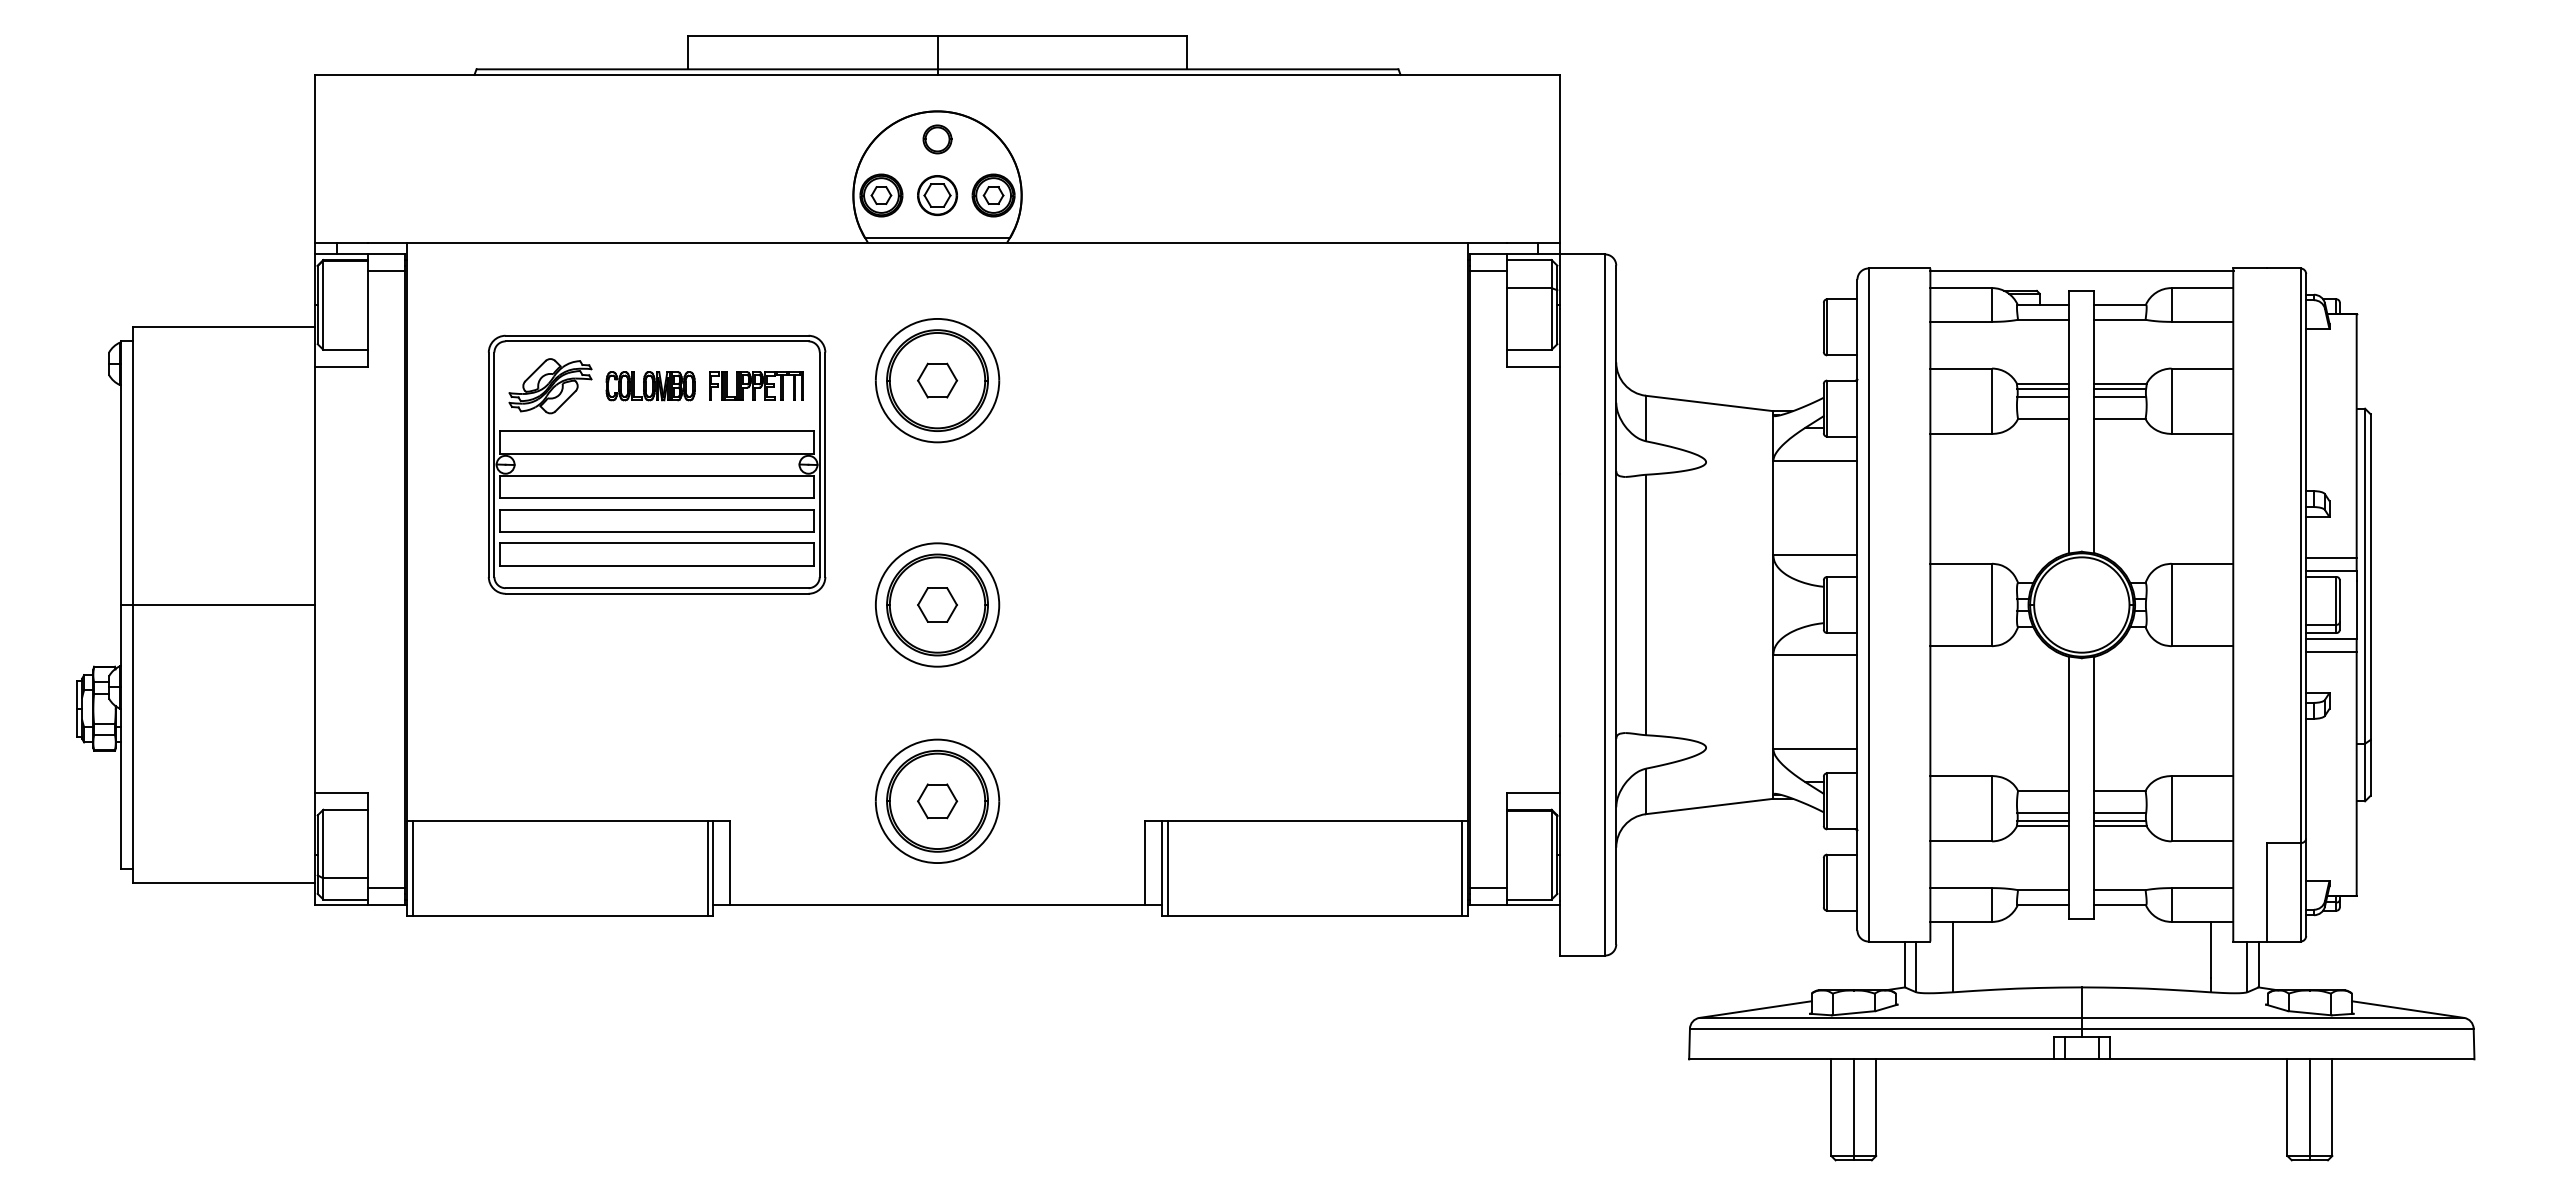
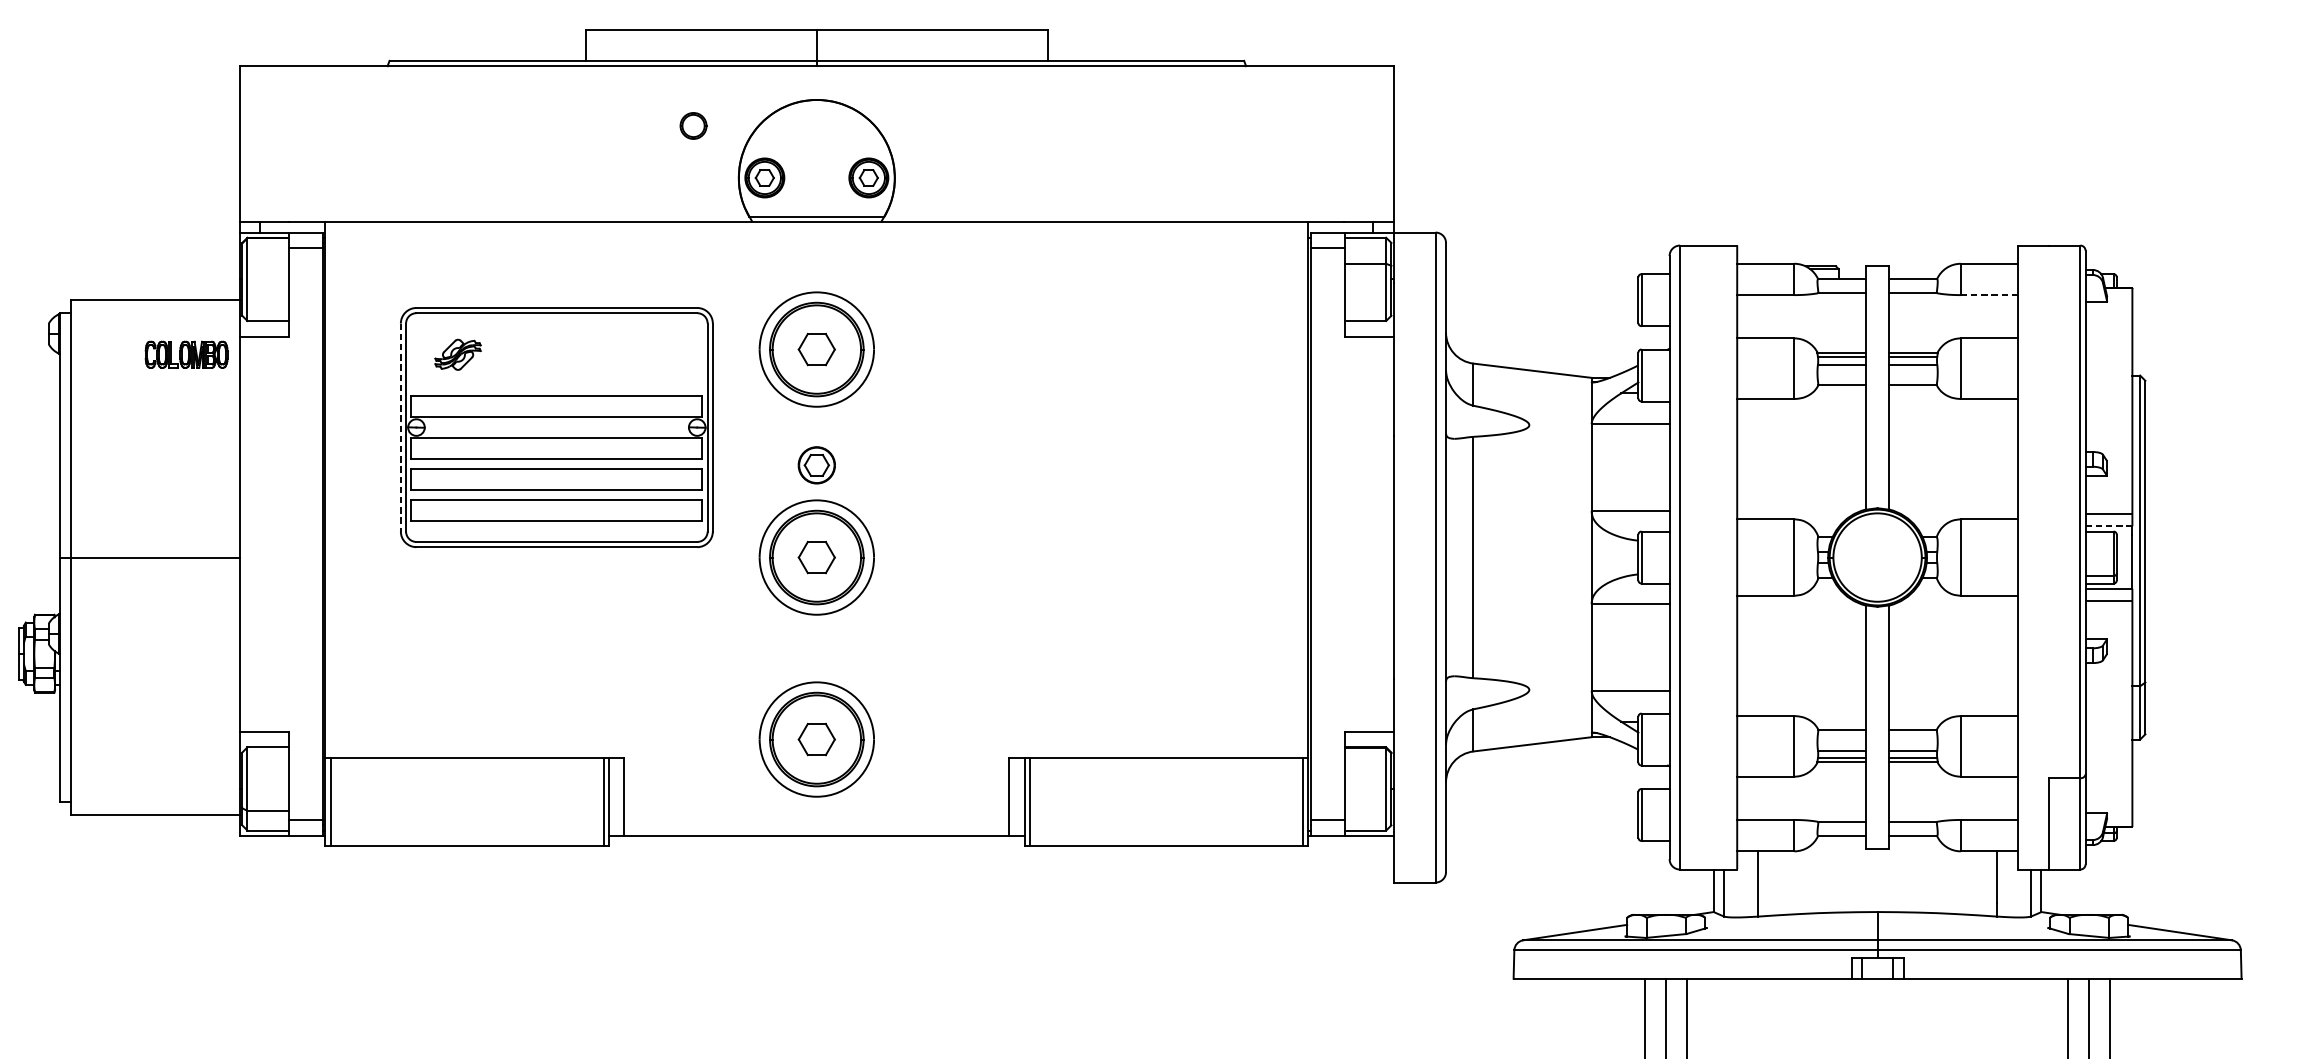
part: (937, 139) -> (693, 126), moved
part: (937, 195) -> (816, 465), moved
line: (2081, 271) -> (1877, 248), removed
line: (2202, 321) -> (1989, 294), solid -> dashed
part: (756, 385) -> (649, 354), removed
part: (550, 386) -> (458, 355), size x0.6
part: (650, 386) -> (186, 355), moved
line: (488, 465) -> (400, 428), solid -> dashed
line: (2331, 571) -> (2109, 526), solid -> dashed

